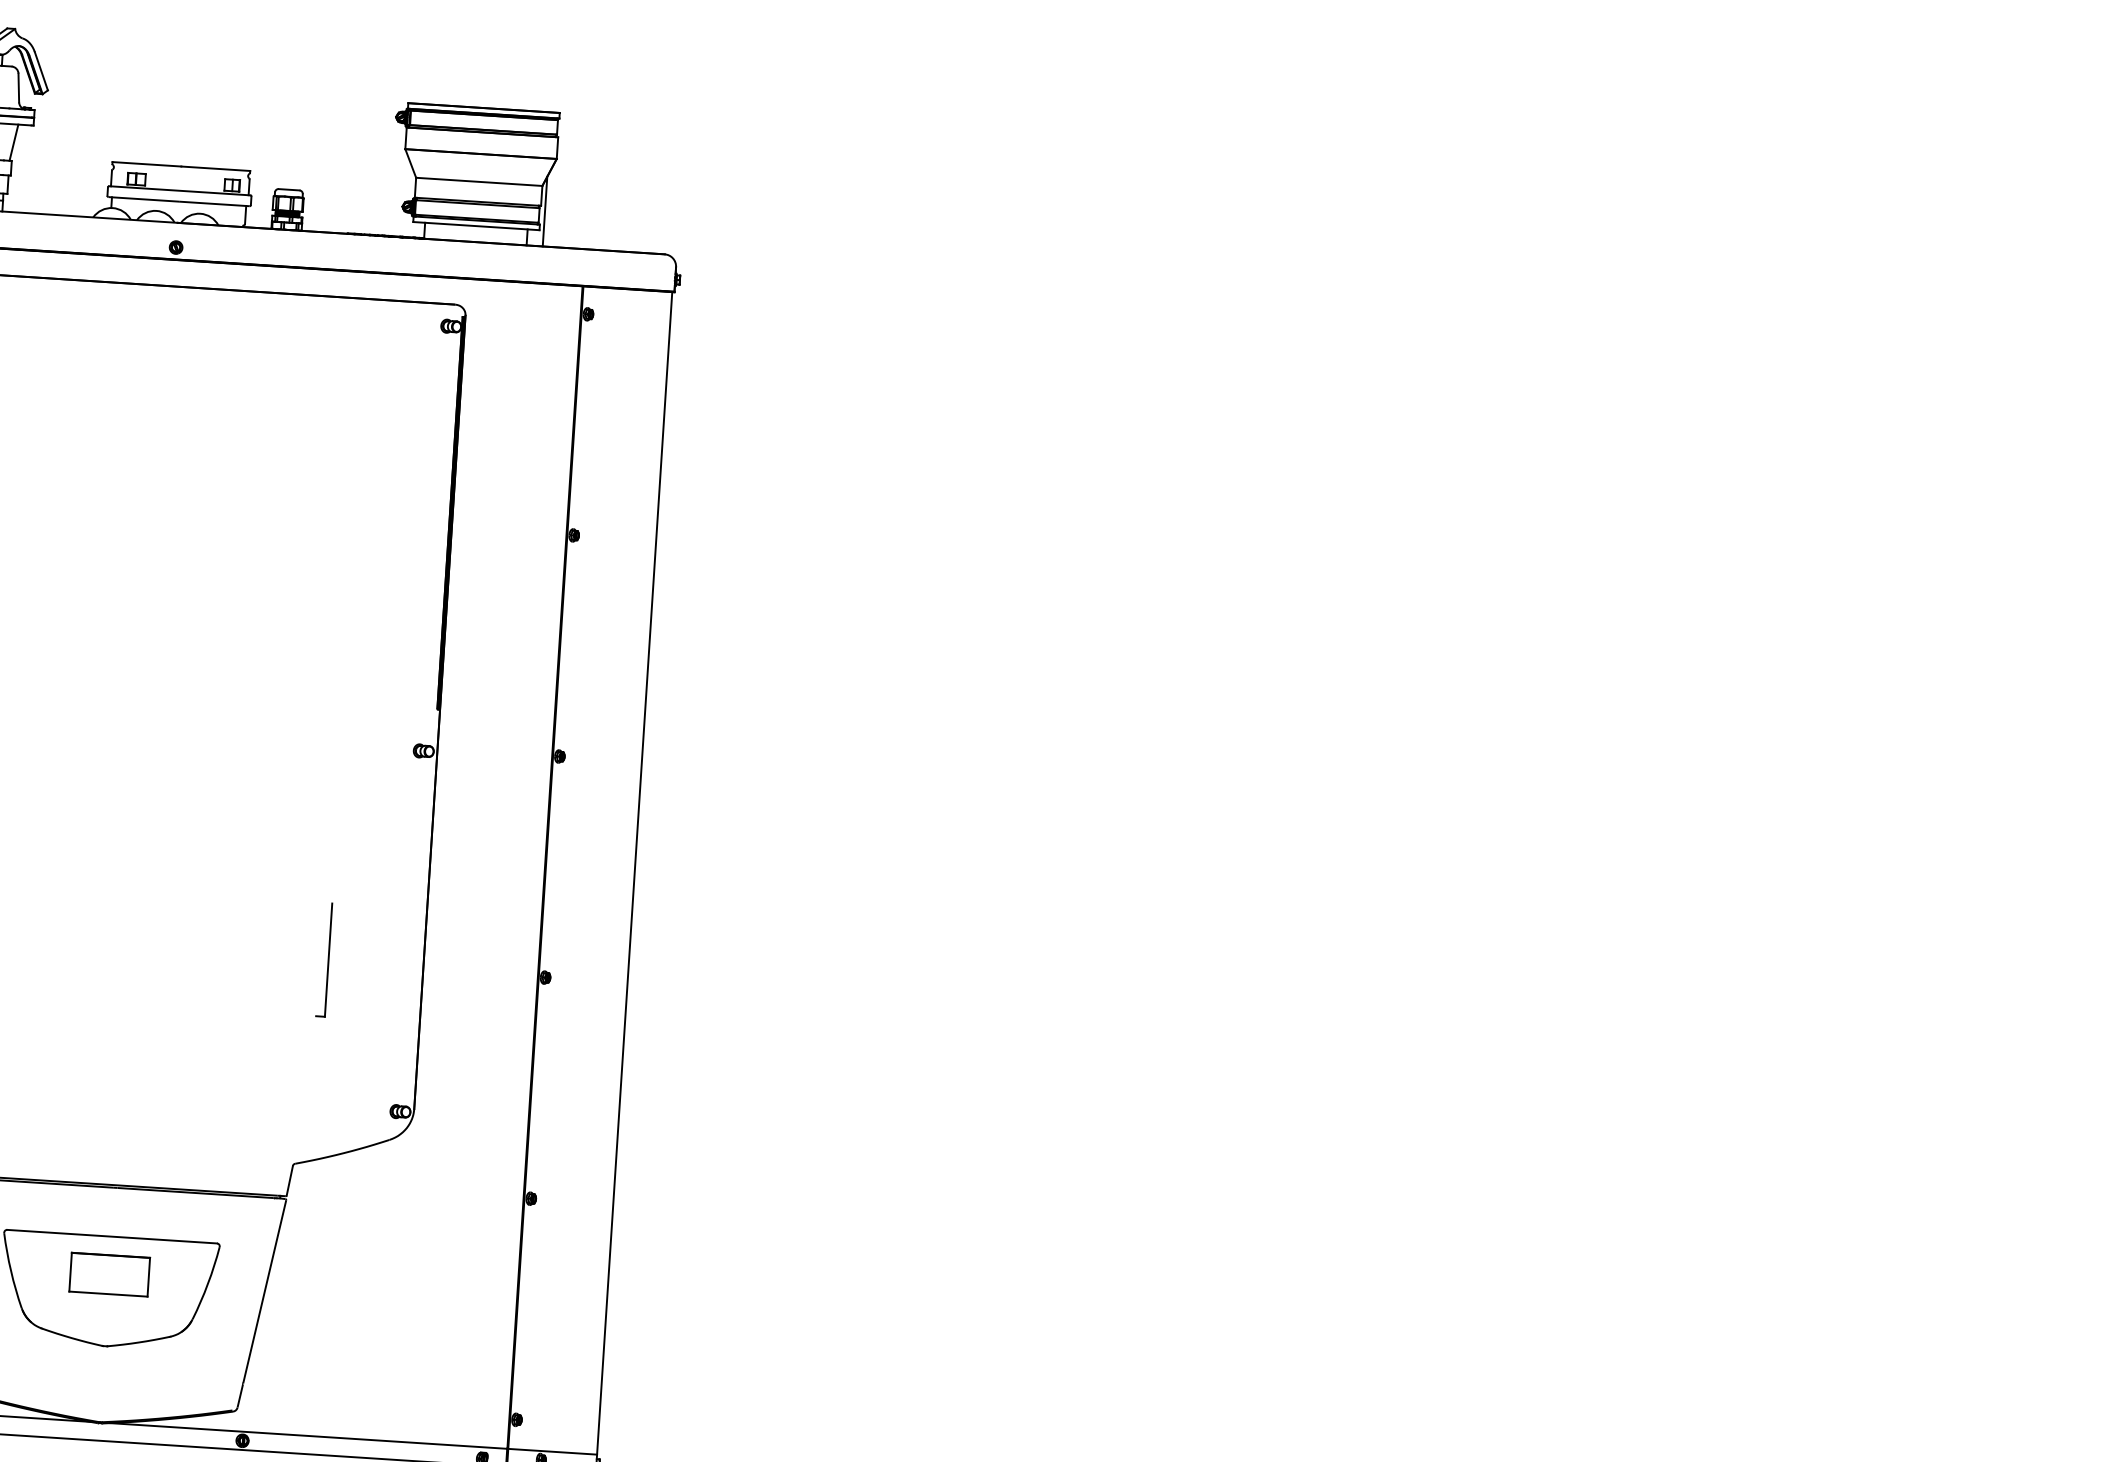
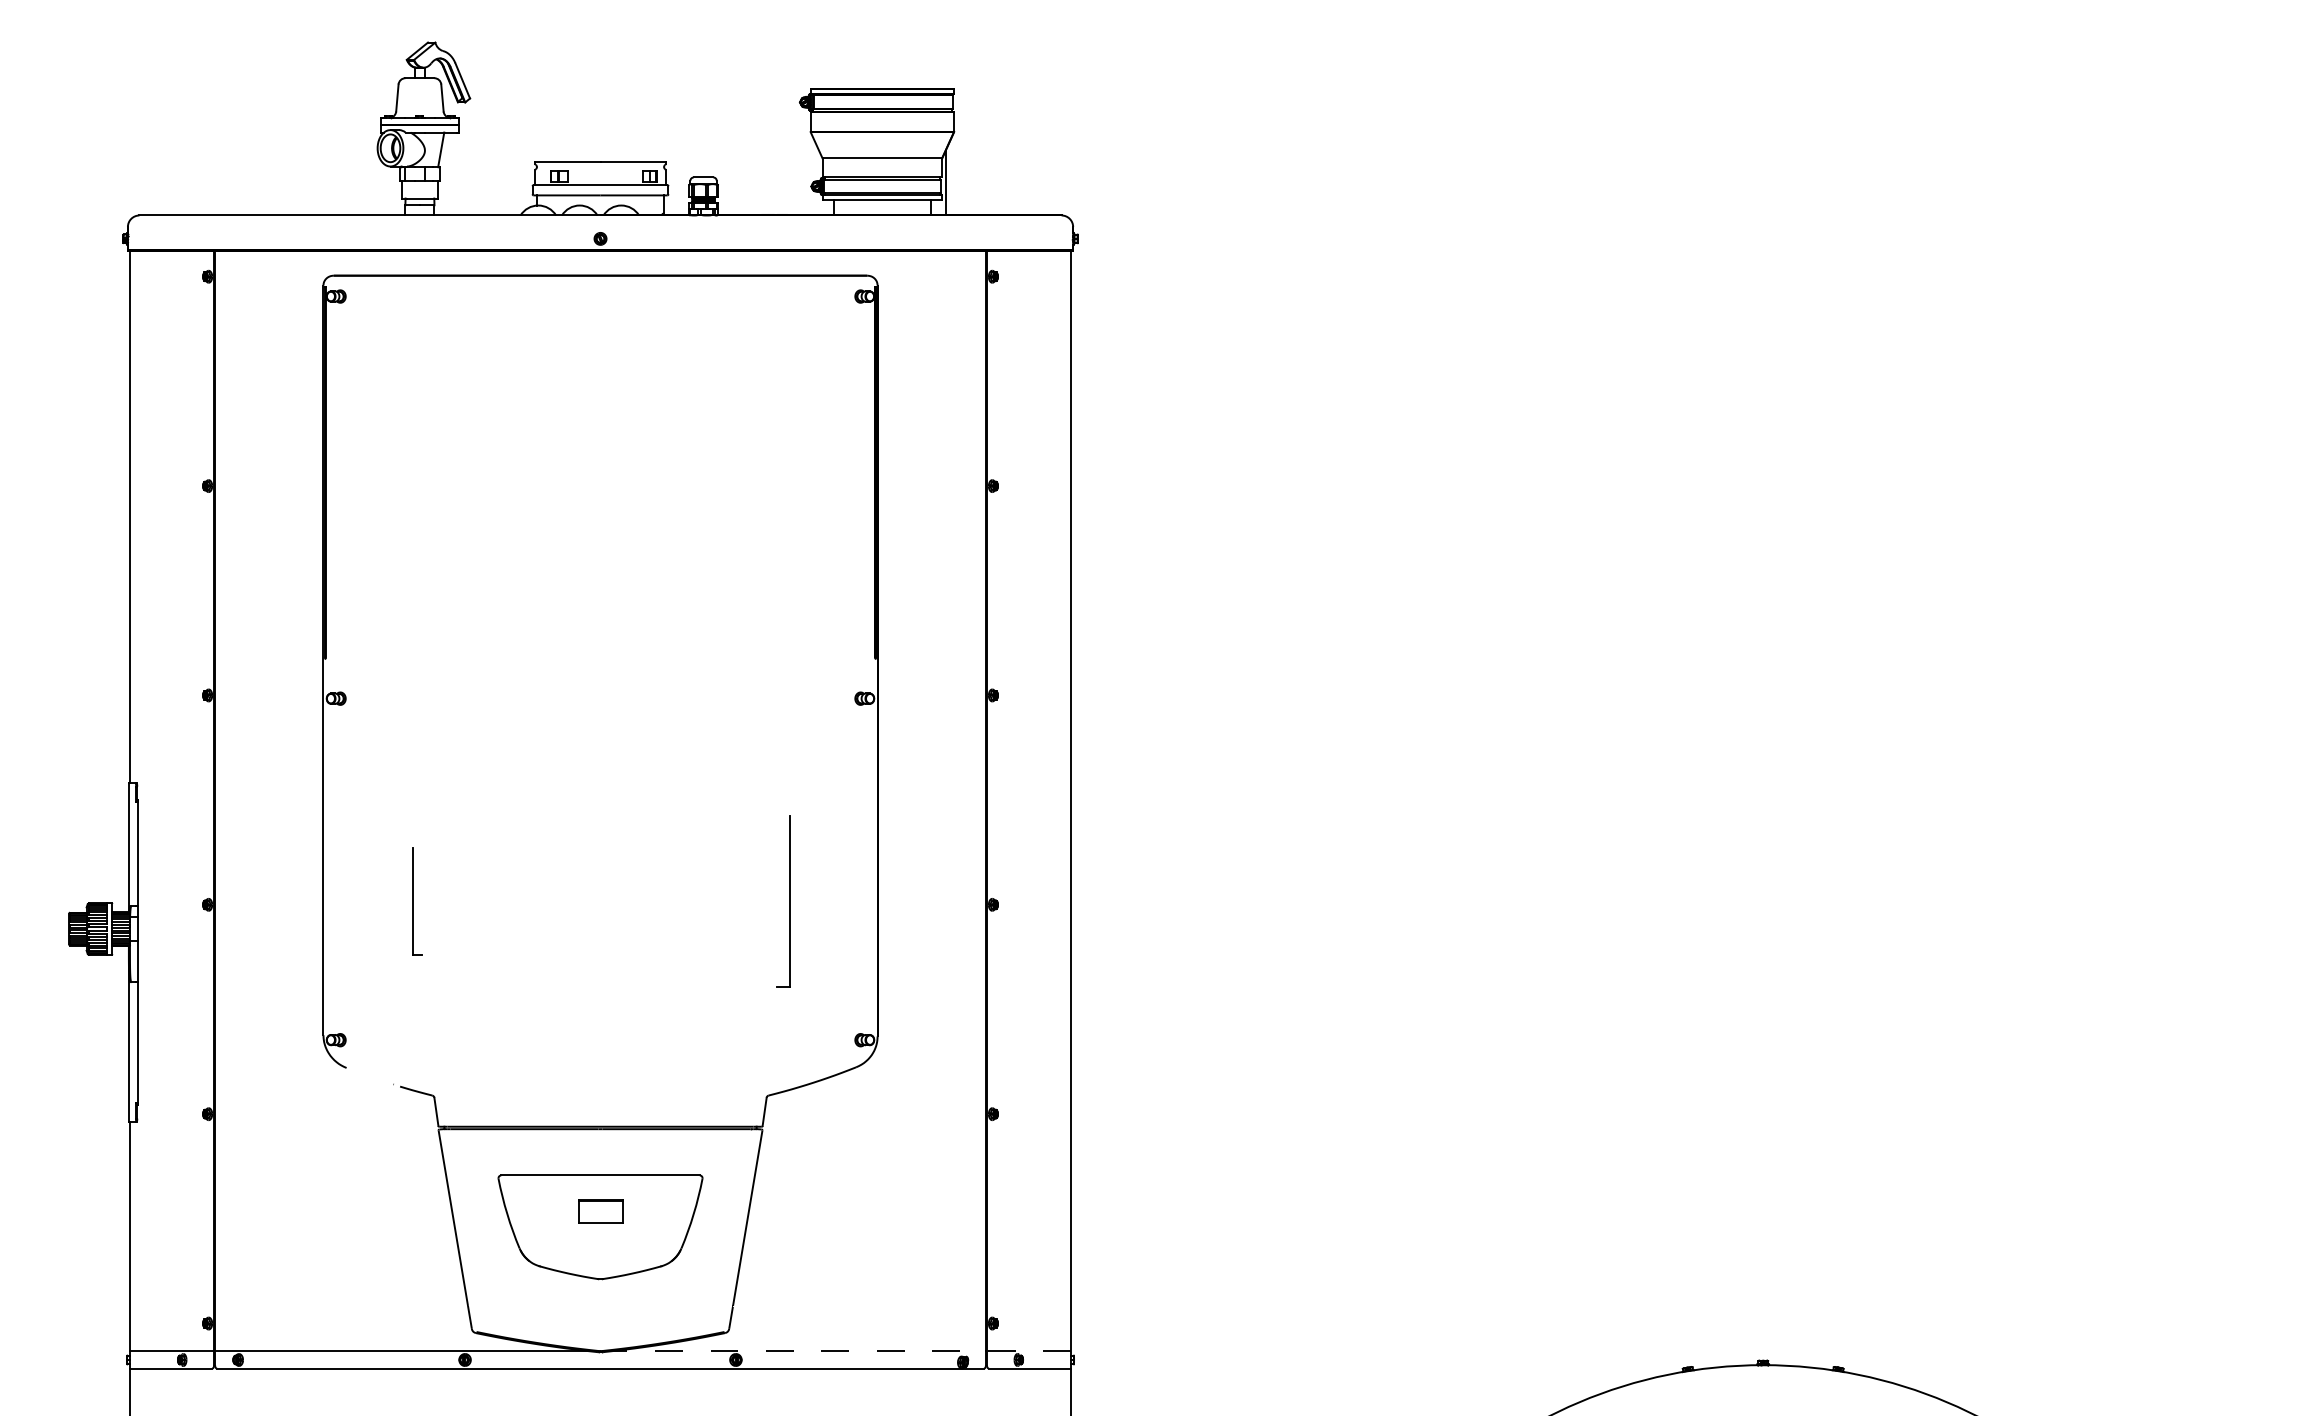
part: (324, 959) -> (783, 901), size x1.6
part: (109, 1274) -> (600, 1211), size x0.6
line: (353, 1438) -> (840, 1351), solid -> dashed

